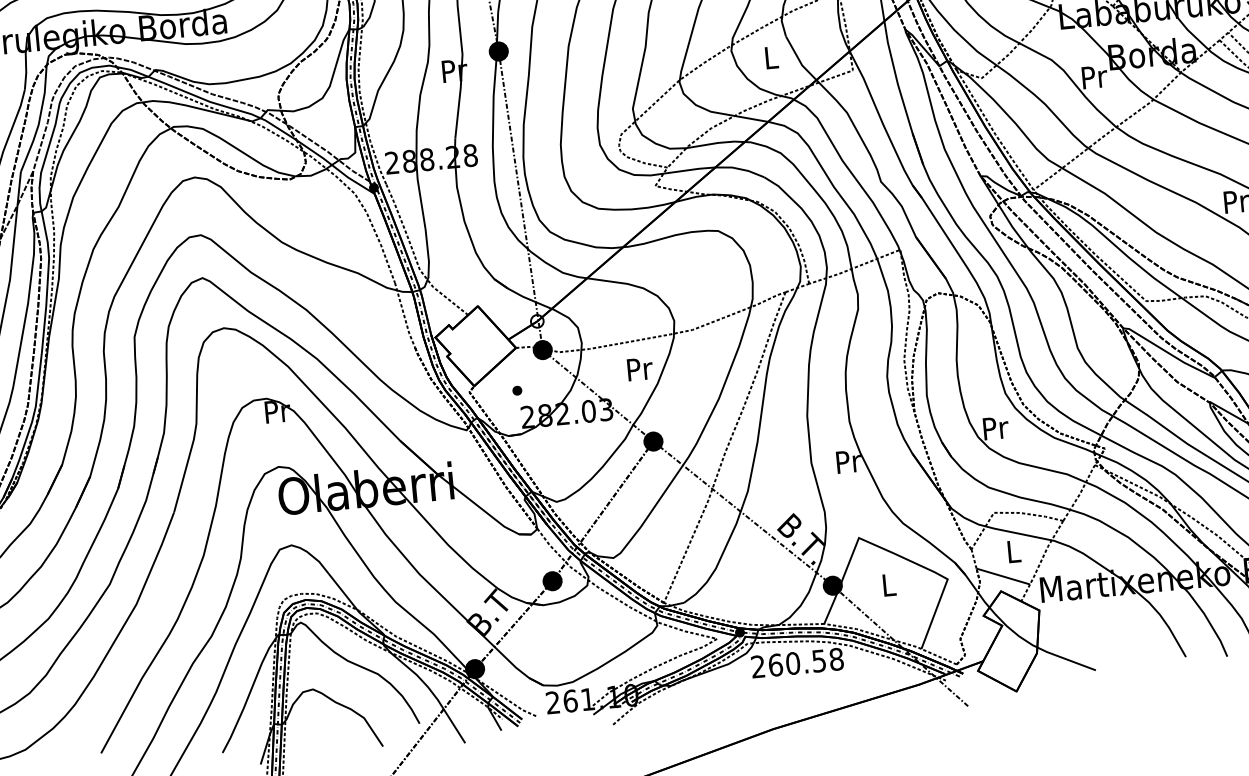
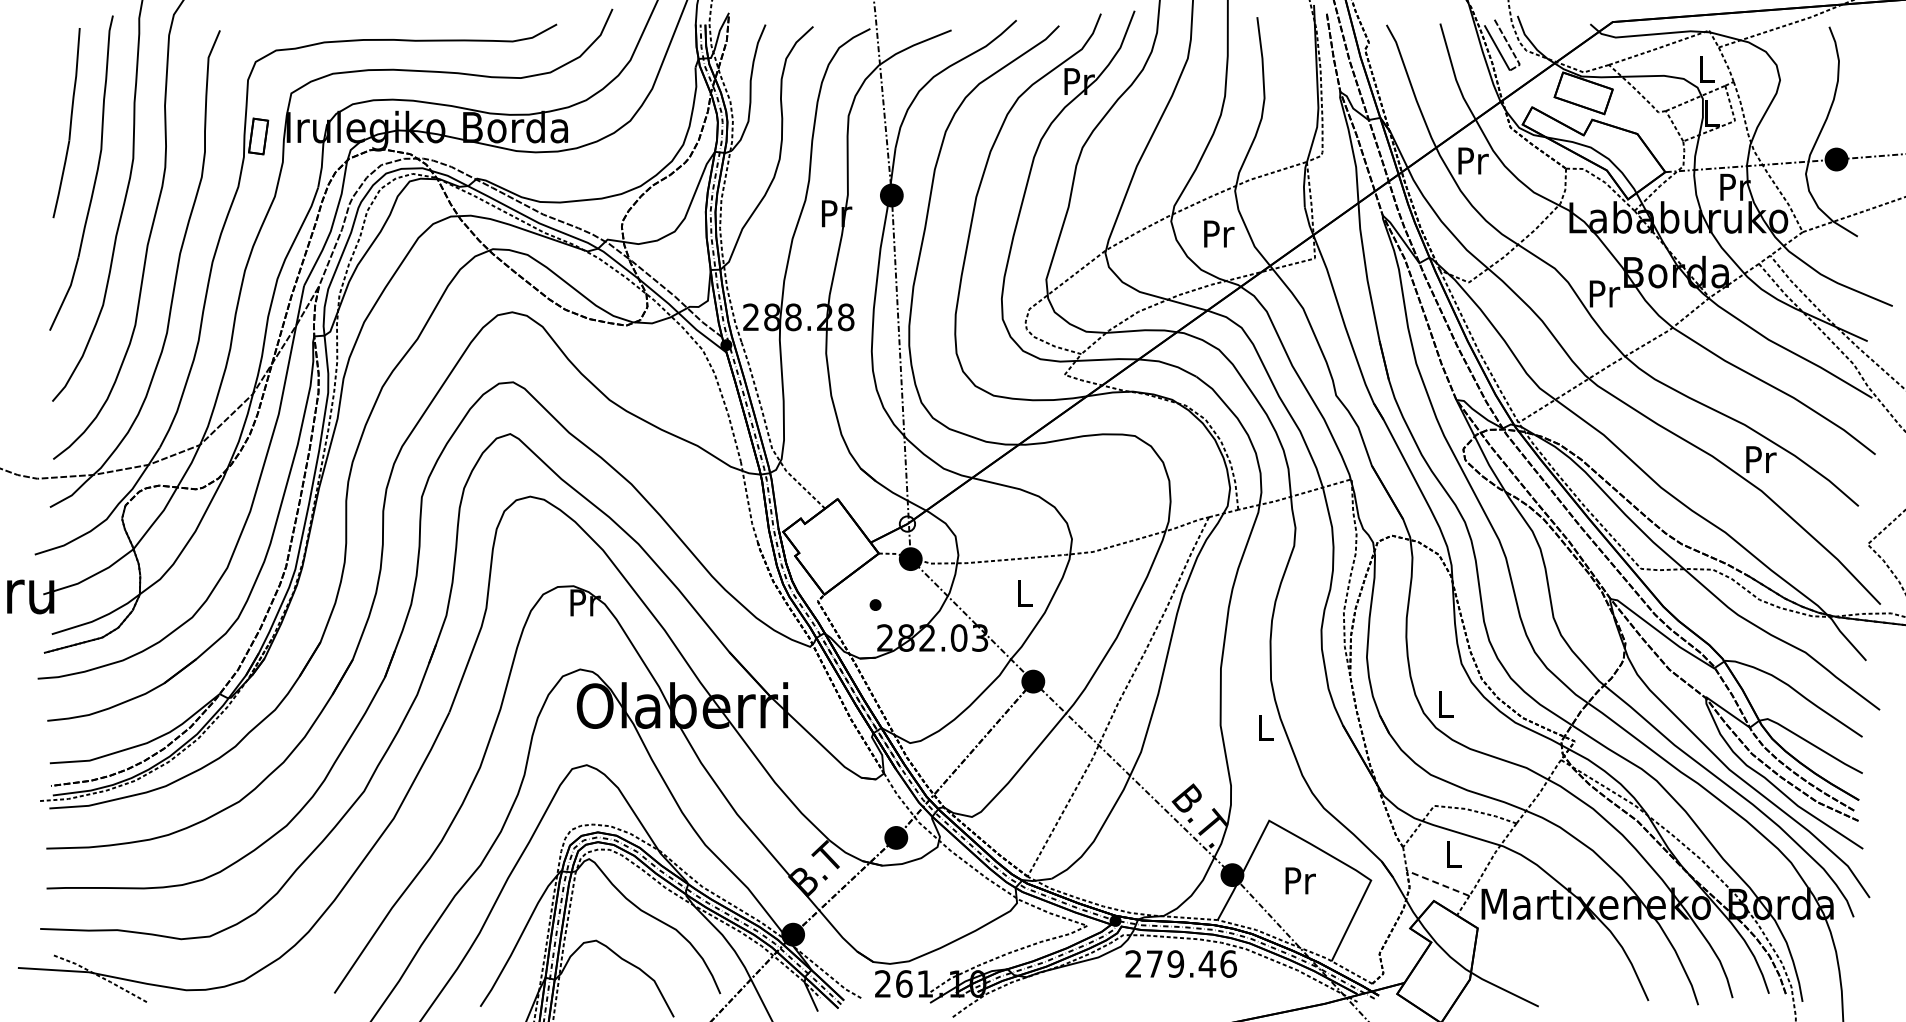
text: (772, 57) -> (1219, 233), L -> Pr
text: (640, 368) -> (1025, 592), Pr -> L
text: (996, 428) -> (1446, 704), Pr -> L
text: (849, 461) -> (1266, 727), Pr -> L
line: (1003, 576) -> (1438, 883), solid -> dashed
text: (889, 584) -> (1300, 880), L -> Pr
text: (805, 661) -> (1191, 963), 260.58 -> 279.46

